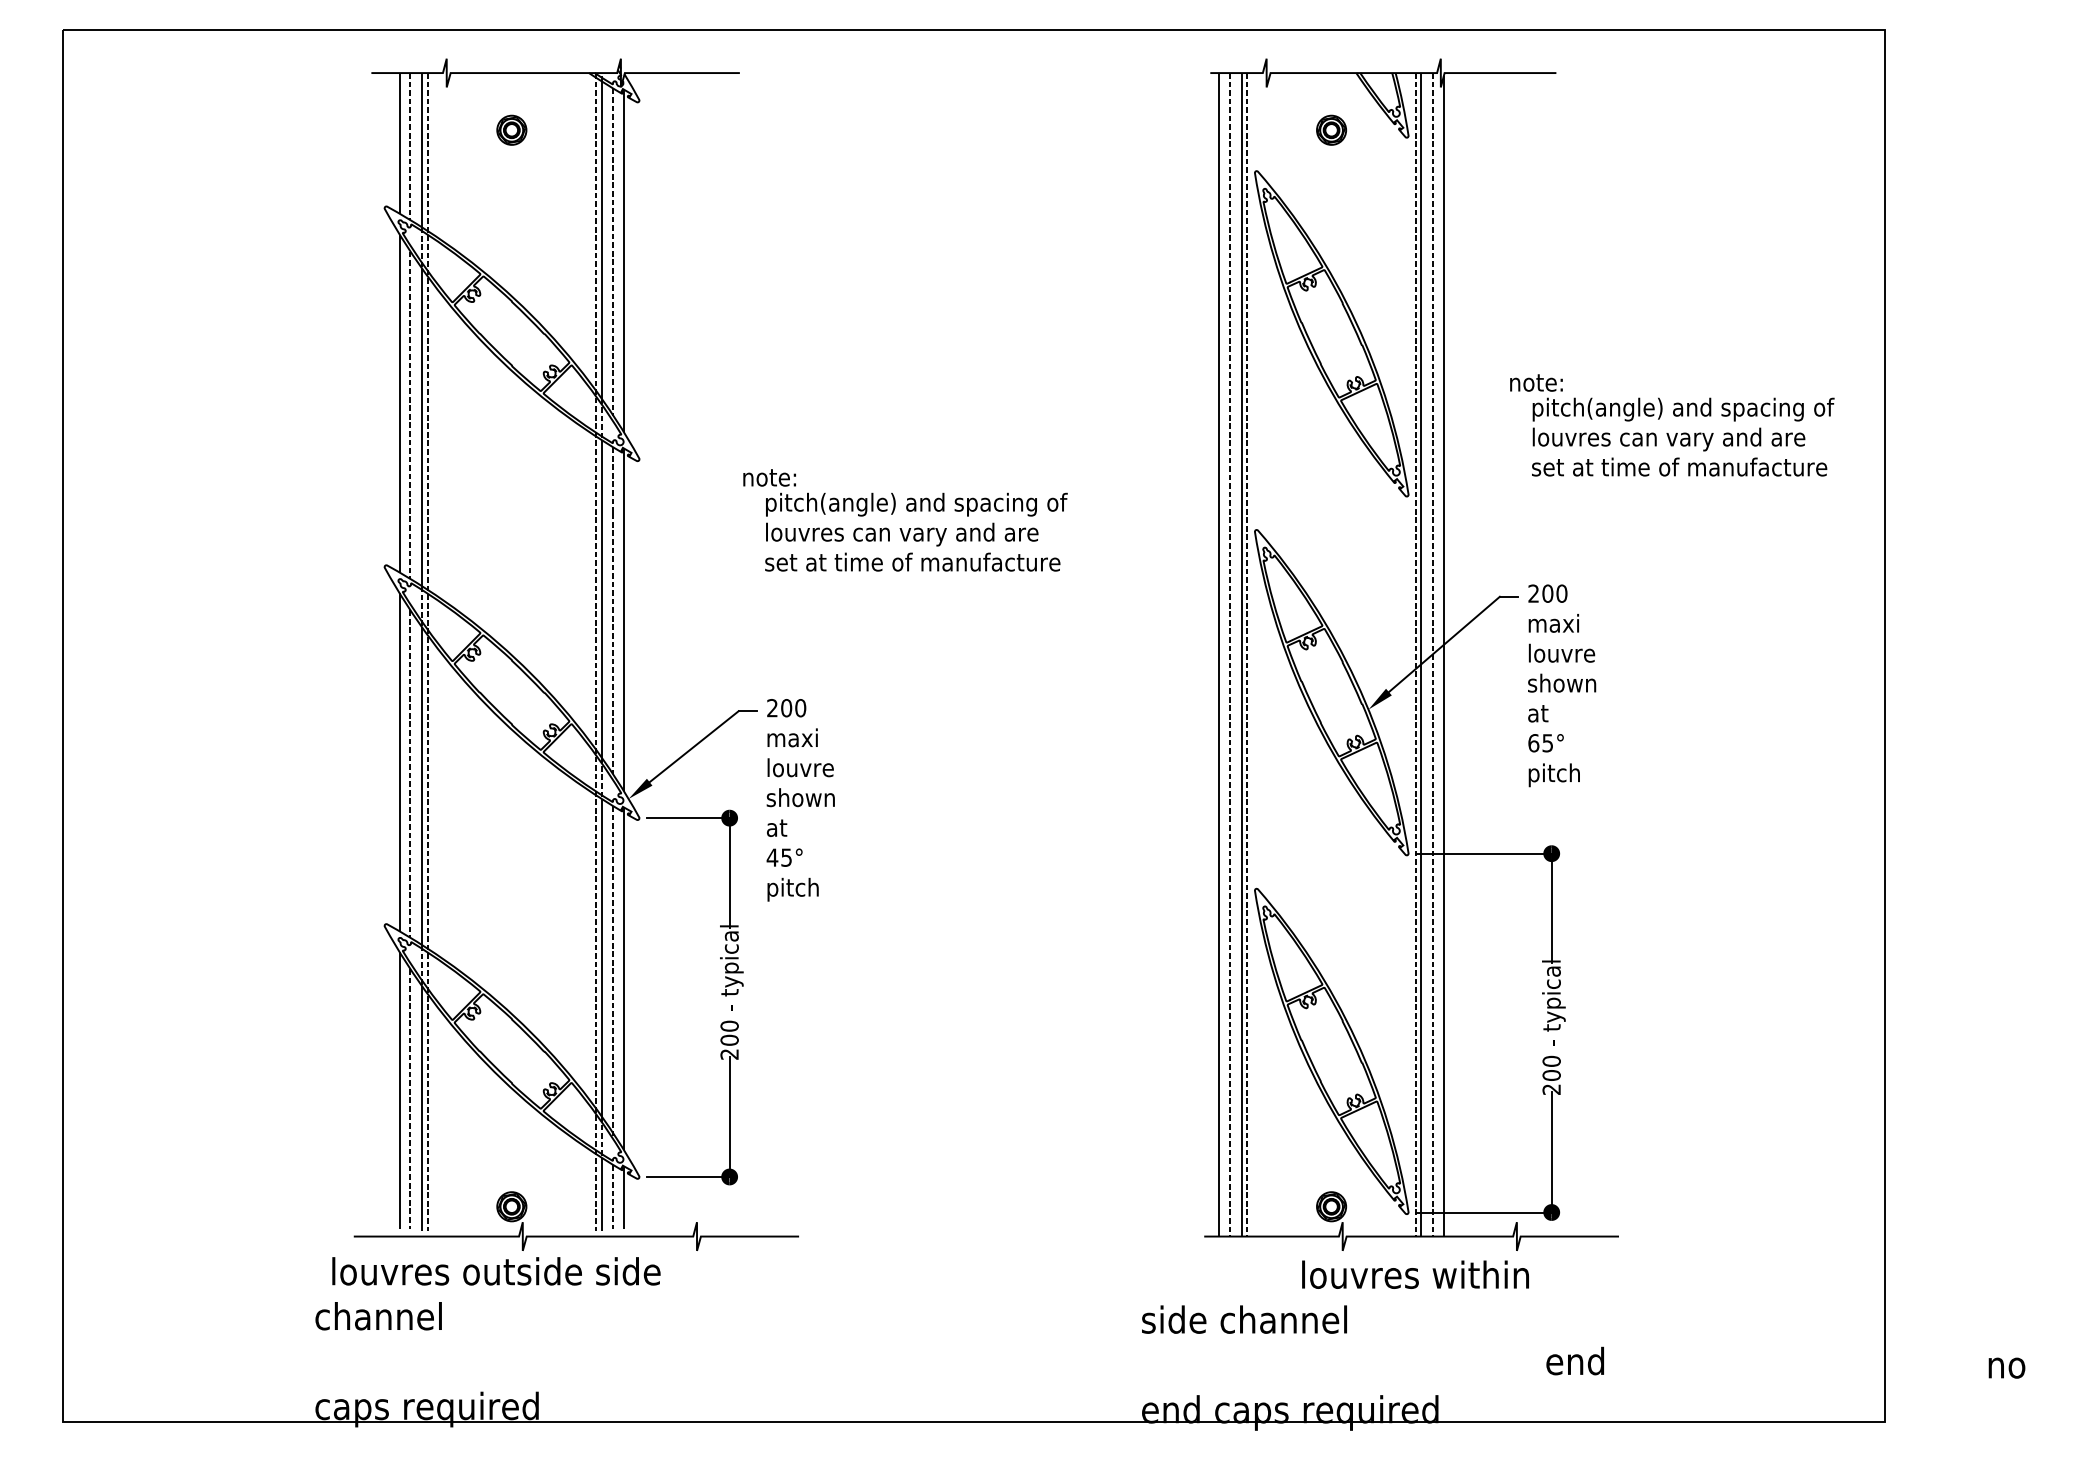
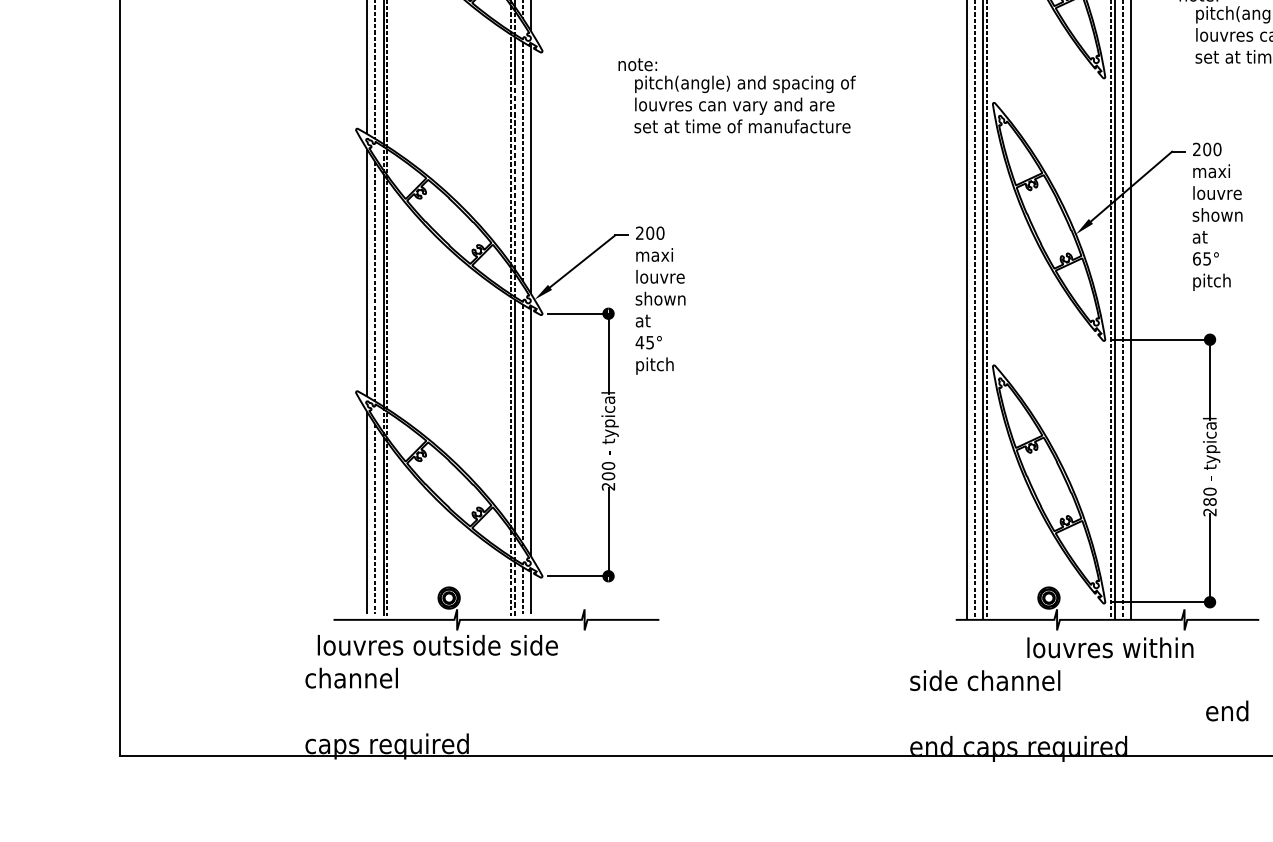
line: (601, 628) -> (514, 174), solid -> dashed
text: (1551, 1075) -> (1209, 502), 200 -> 280
line: (601, 1194) -> (514, 589), solid -> dashed

